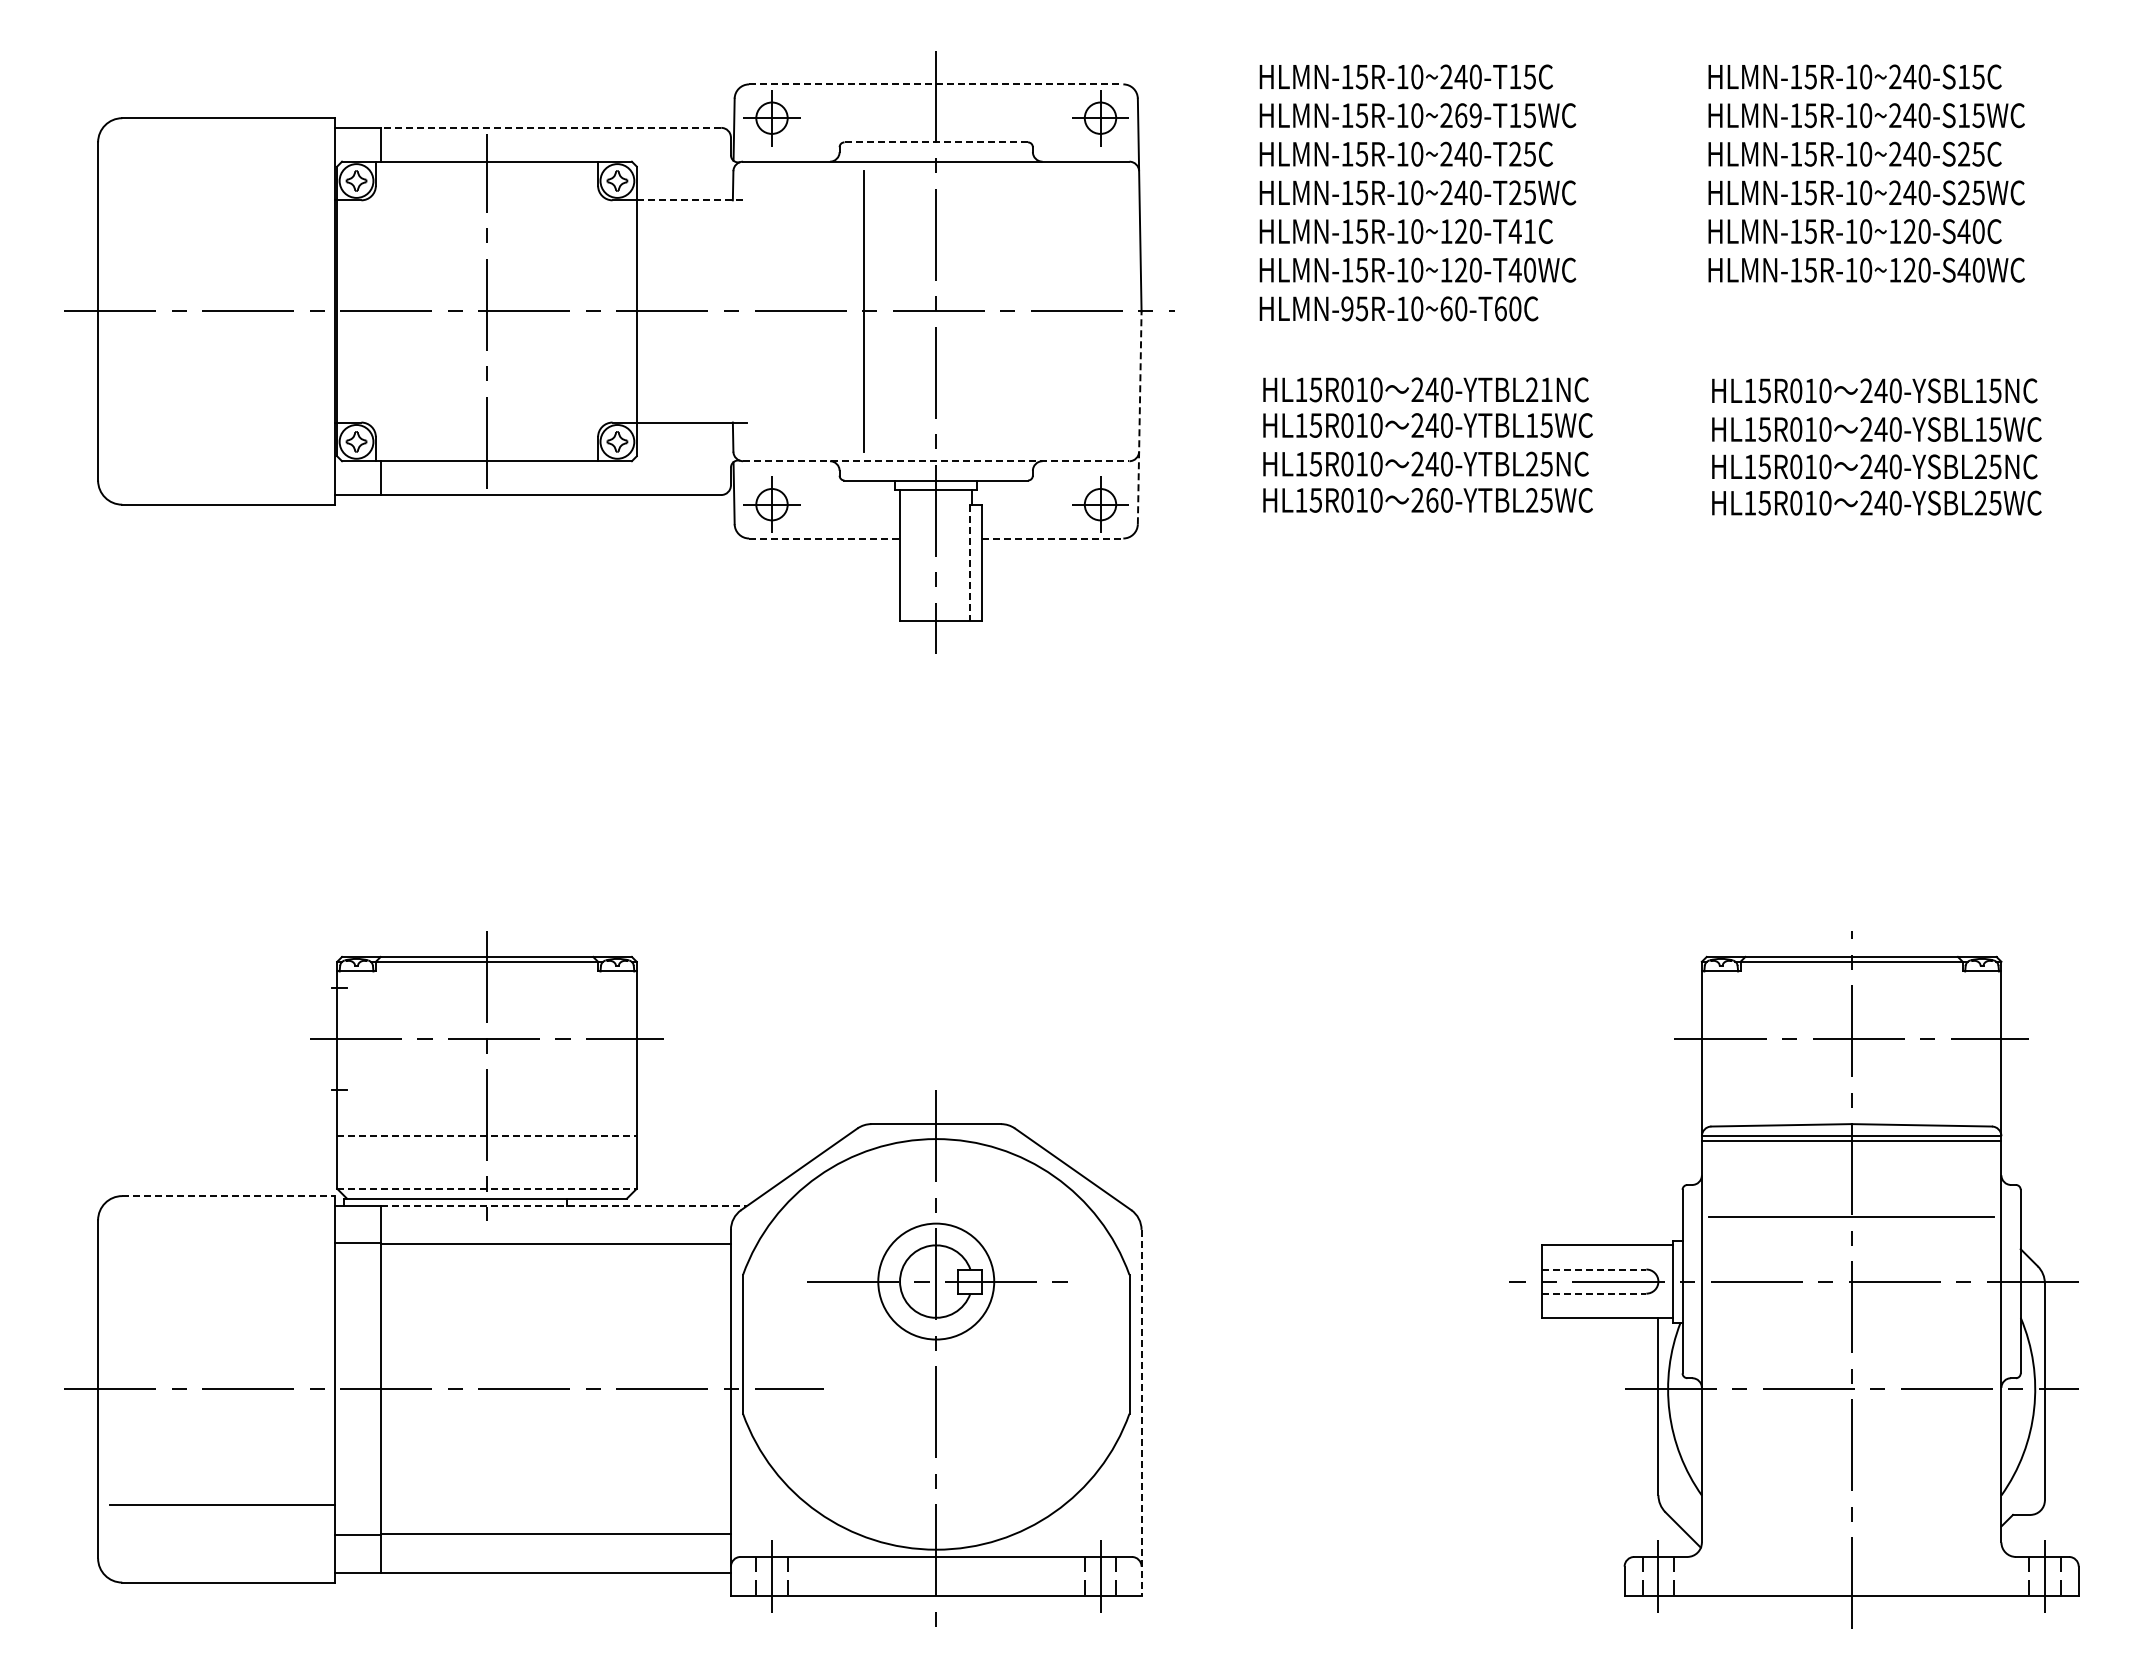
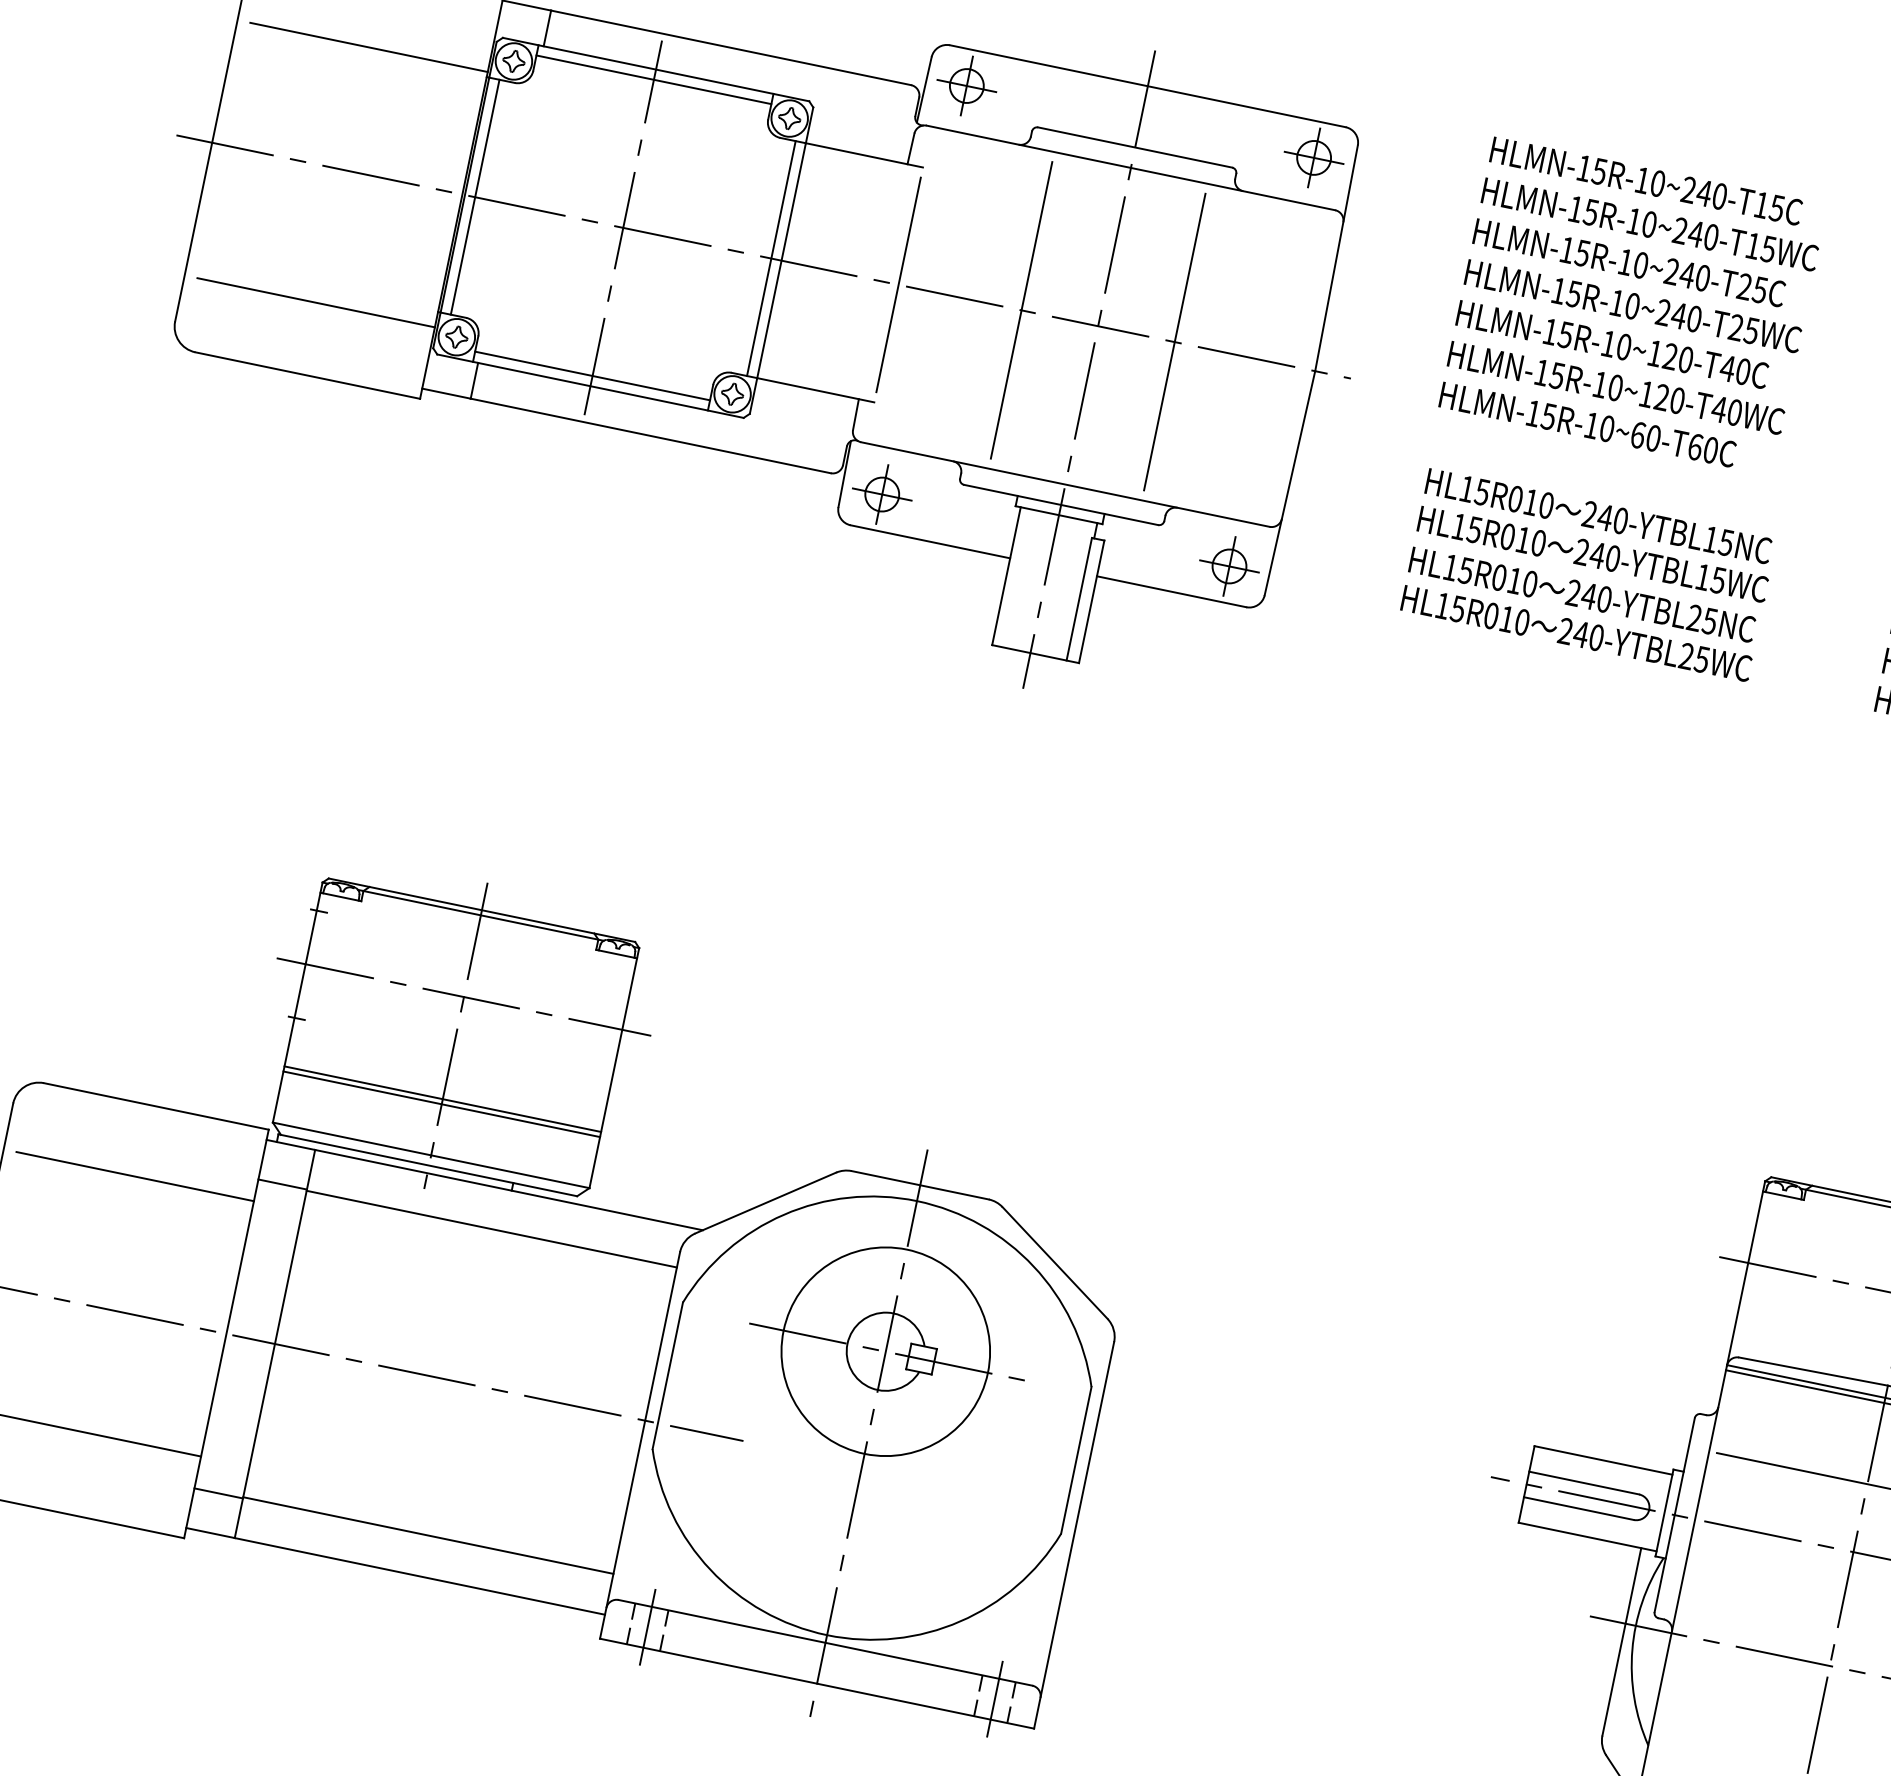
line: (936, 84) -> (1148, 86), dashed -> solid
text: (1467, 115) -> (1702, 235), HLMN-15R-10~269-T15WC -> HLMN-15R-10~240-T15WC
line: (550, 127) -> (730, 47), dashed -> solid
line: (936, 142) -> (1135, 147), dashed -> solid
line: (486, 171) -> (653, 79), added
line: (222, 195) -> (369, 47), added
line: (692, 200) -> (864, 155), dashed -> solid
text: (1529, 231) -> (1742, 371), HLMN-15R-10~120-T41C -> HLMN-15R-10~120-T40C
text: (1347, 308) -> (1533, 413), HLMN-95R-10~60-T60C -> HLMN-15R-10~60-T60C
line: (346, 311) -> (474, 197), added
line: (627, 311) -> (771, 258), added
line: (747, 311) -> (898, 284), added
line: (1008, 311) -> (1174, 342), added
text: (1539, 389) -> (1718, 540), 240-YTBL21NC -> 240-YTBL15NC
line: (1139, 417) -> (1289, 482), dashed -> solid
line: (222, 437) -> (316, 303), added
line: (486, 451) -> (592, 375), added
line: (936, 461) -> (1065, 484), dashed -> solid
text: (1431, 500) -> (1580, 634), 260-YTBL25WC -> 240-YTBL25WC
line: (825, 538) -> (931, 542), dashed -> solid
line: (1052, 538) -> (1171, 591), dashed -> solid
line: (970, 562) -> (1079, 599), dashed -> solid
line: (486, 1135) -> (442, 1098), dashed -> solid
line: (486, 1140) -> (441, 1104), added
line: (486, 1188) -> (430, 1154), dashed -> solid
line: (229, 1196) -> (157, 1107), dashed -> solid
line: (564, 1205) -> (509, 1189), dashed -> solid
line: (222, 1263) -> (135, 1176), added
line: (1594, 1269) -> (1584, 1483), dashed -> solid
circle: (935, 1281) -> (885, 1351), size x1.67
line: (1594, 1293) -> (1579, 1508), dashed -> solid
line: (1141, 1412) -> (1074, 1535), dashed -> solid

